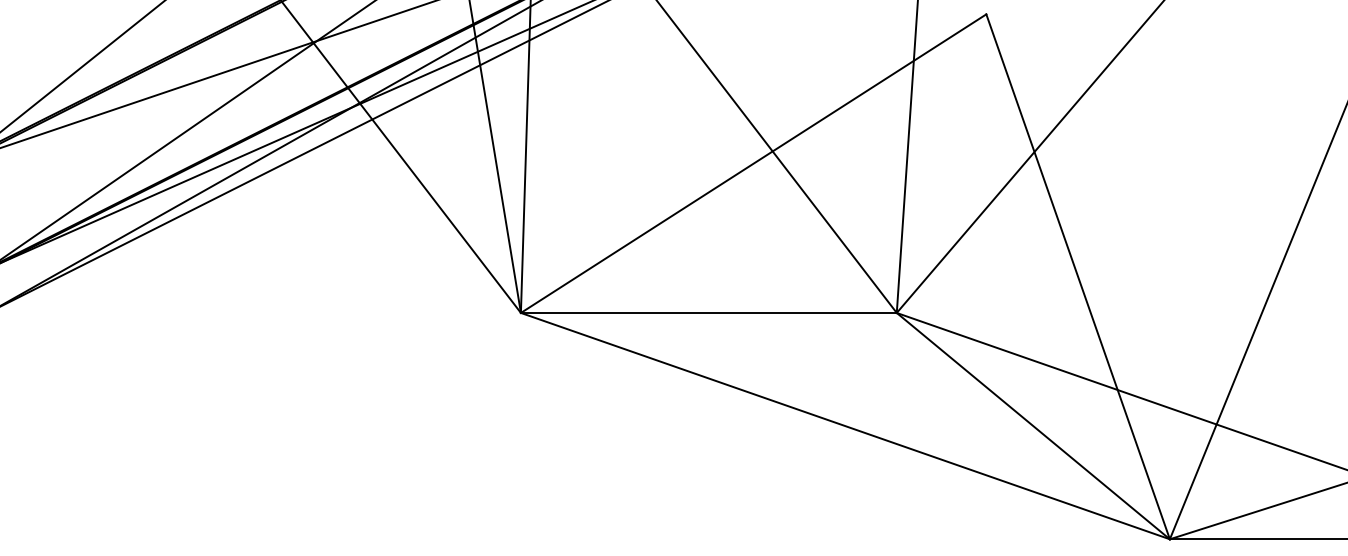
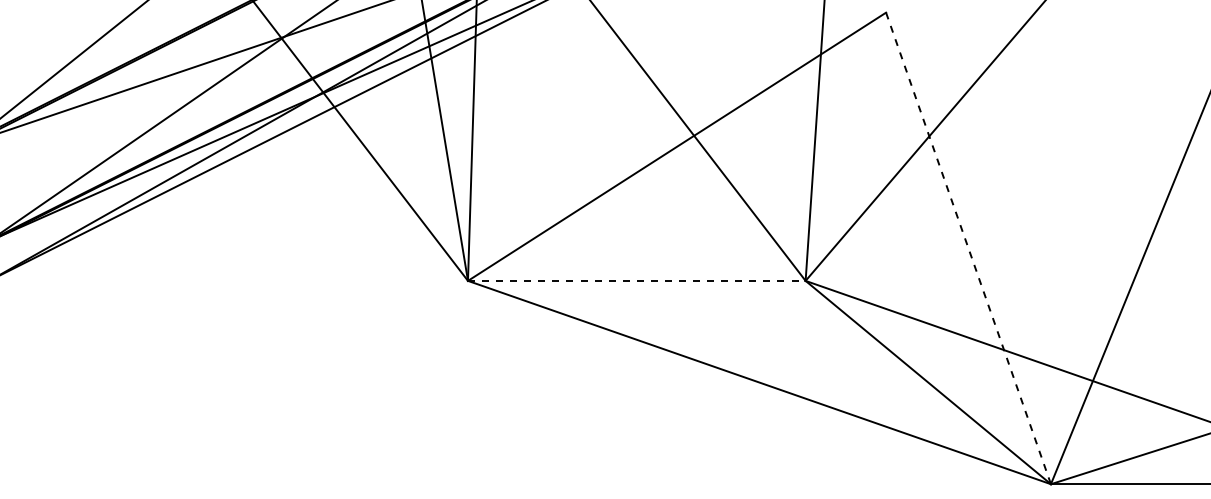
line: (1078, 277) -> (968, 249), solid -> dashed
line: (708, 312) -> (636, 280), solid -> dashed

